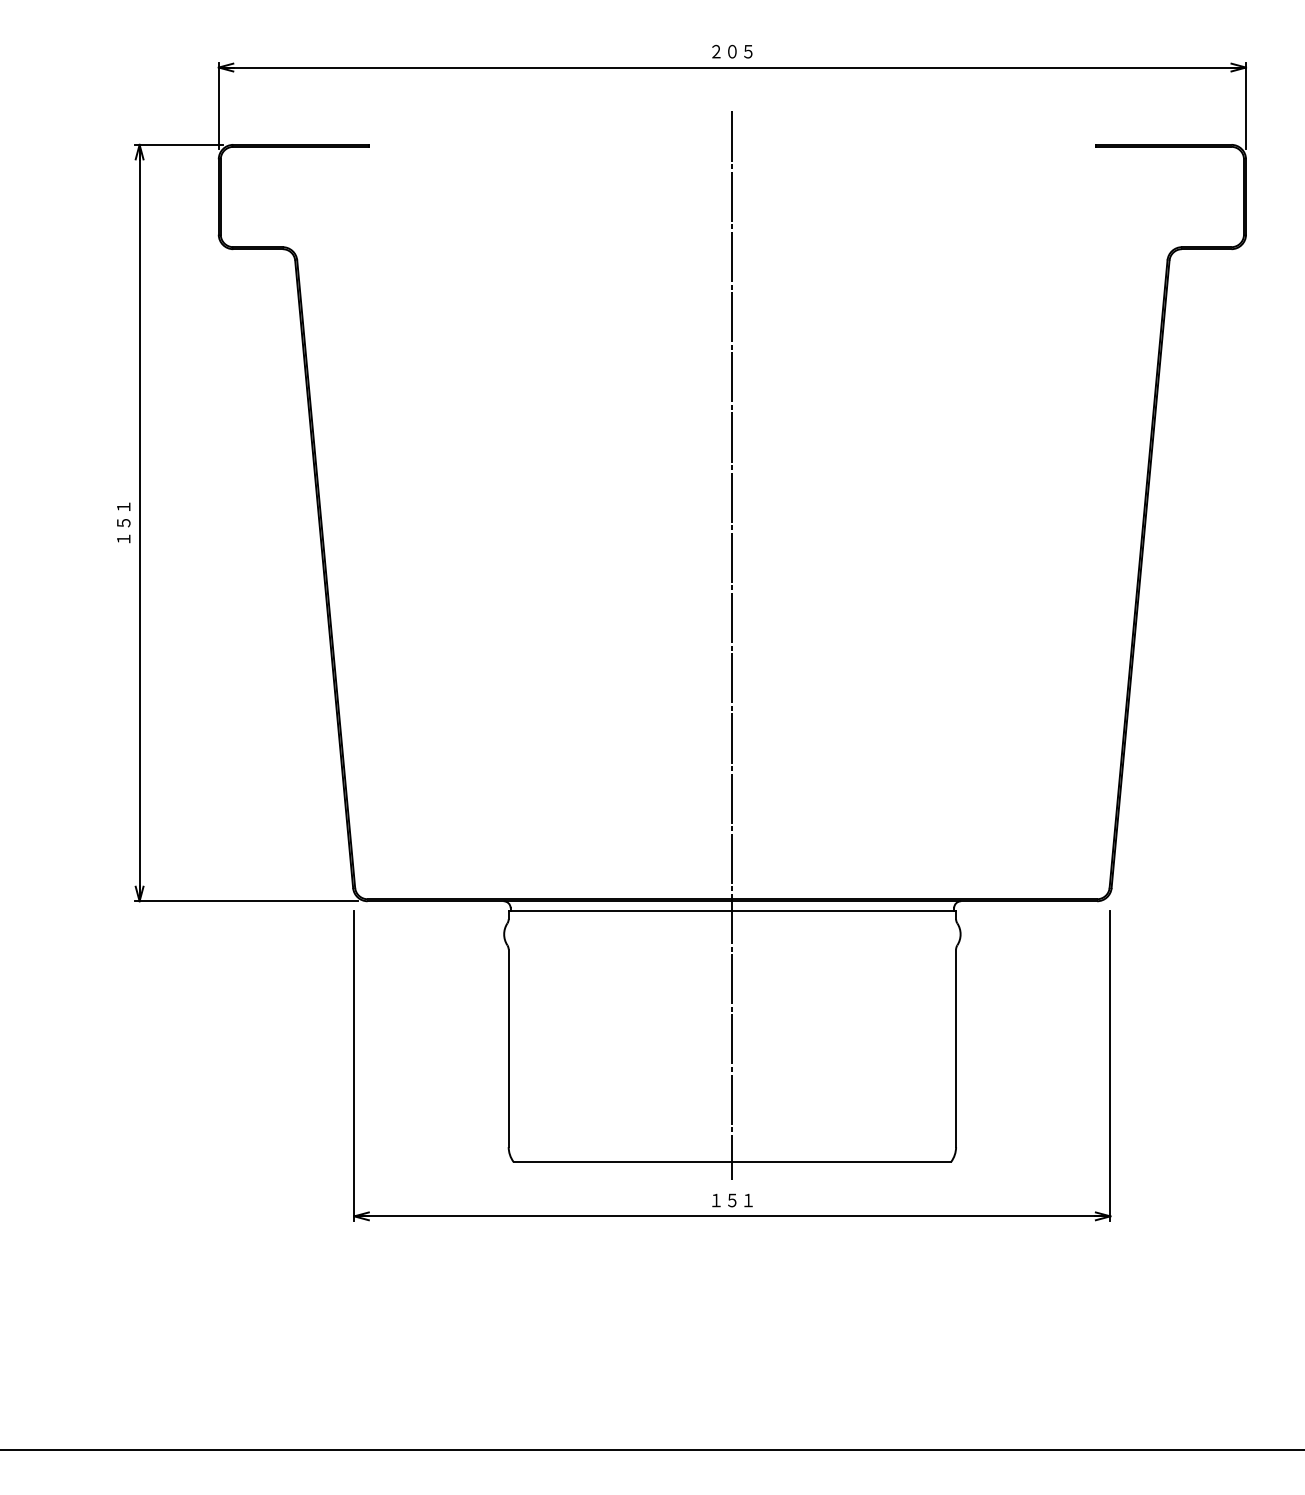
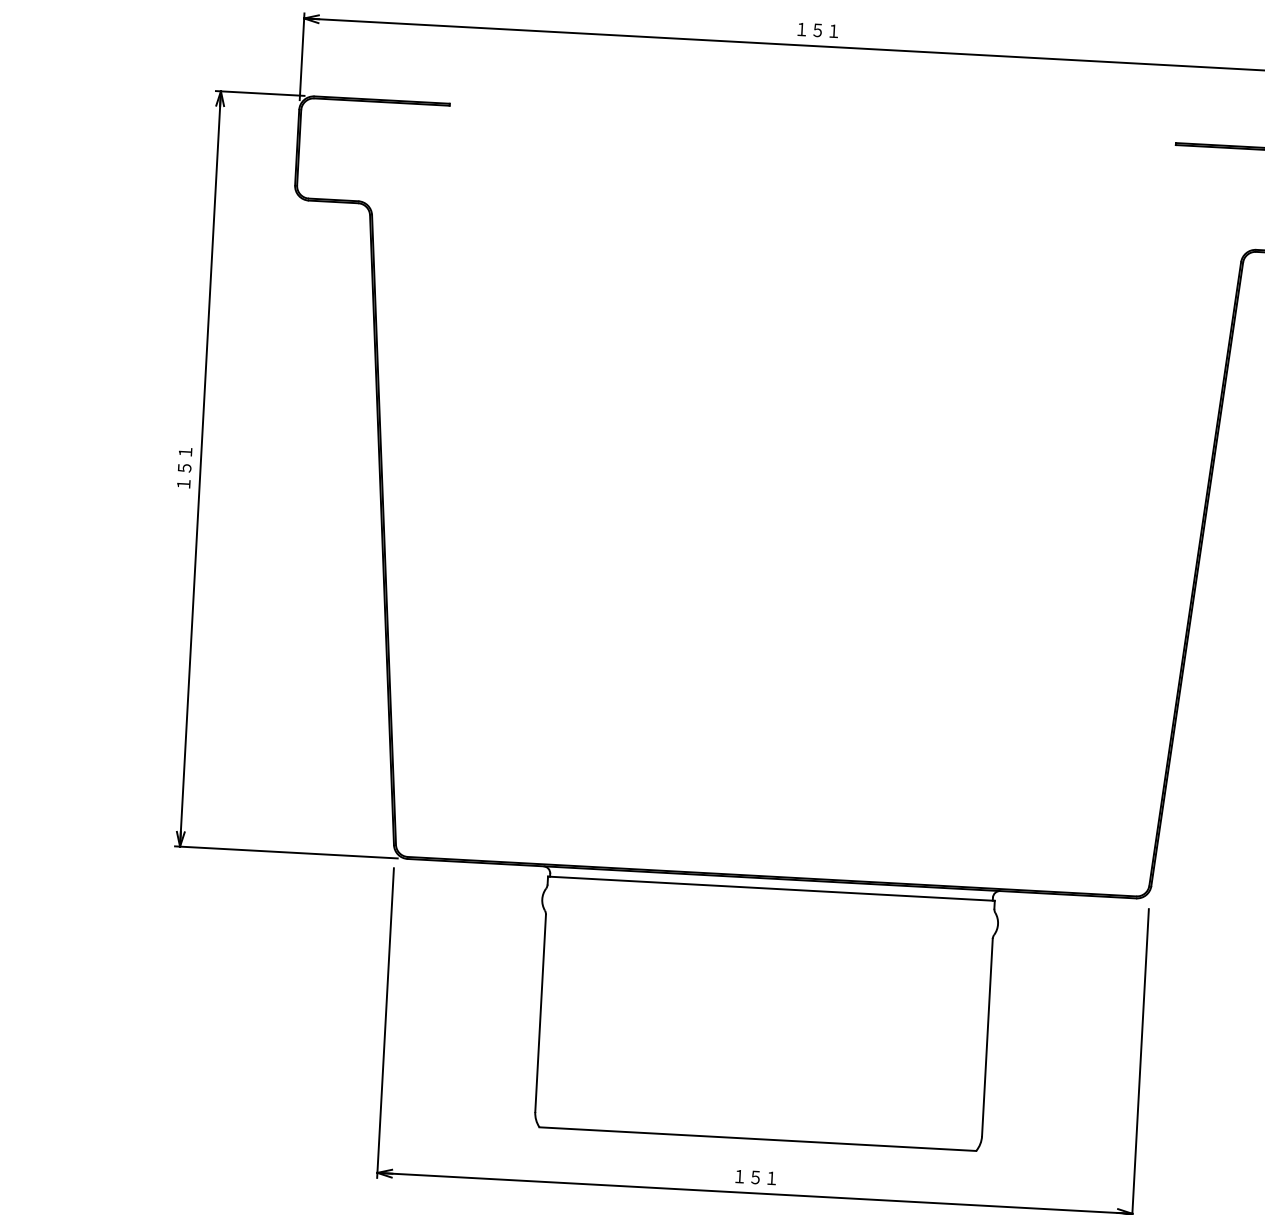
text: (732, 51) -> (818, 30), ２０５ -> １５１
line: (732, 645) -> (785, 623), removed

